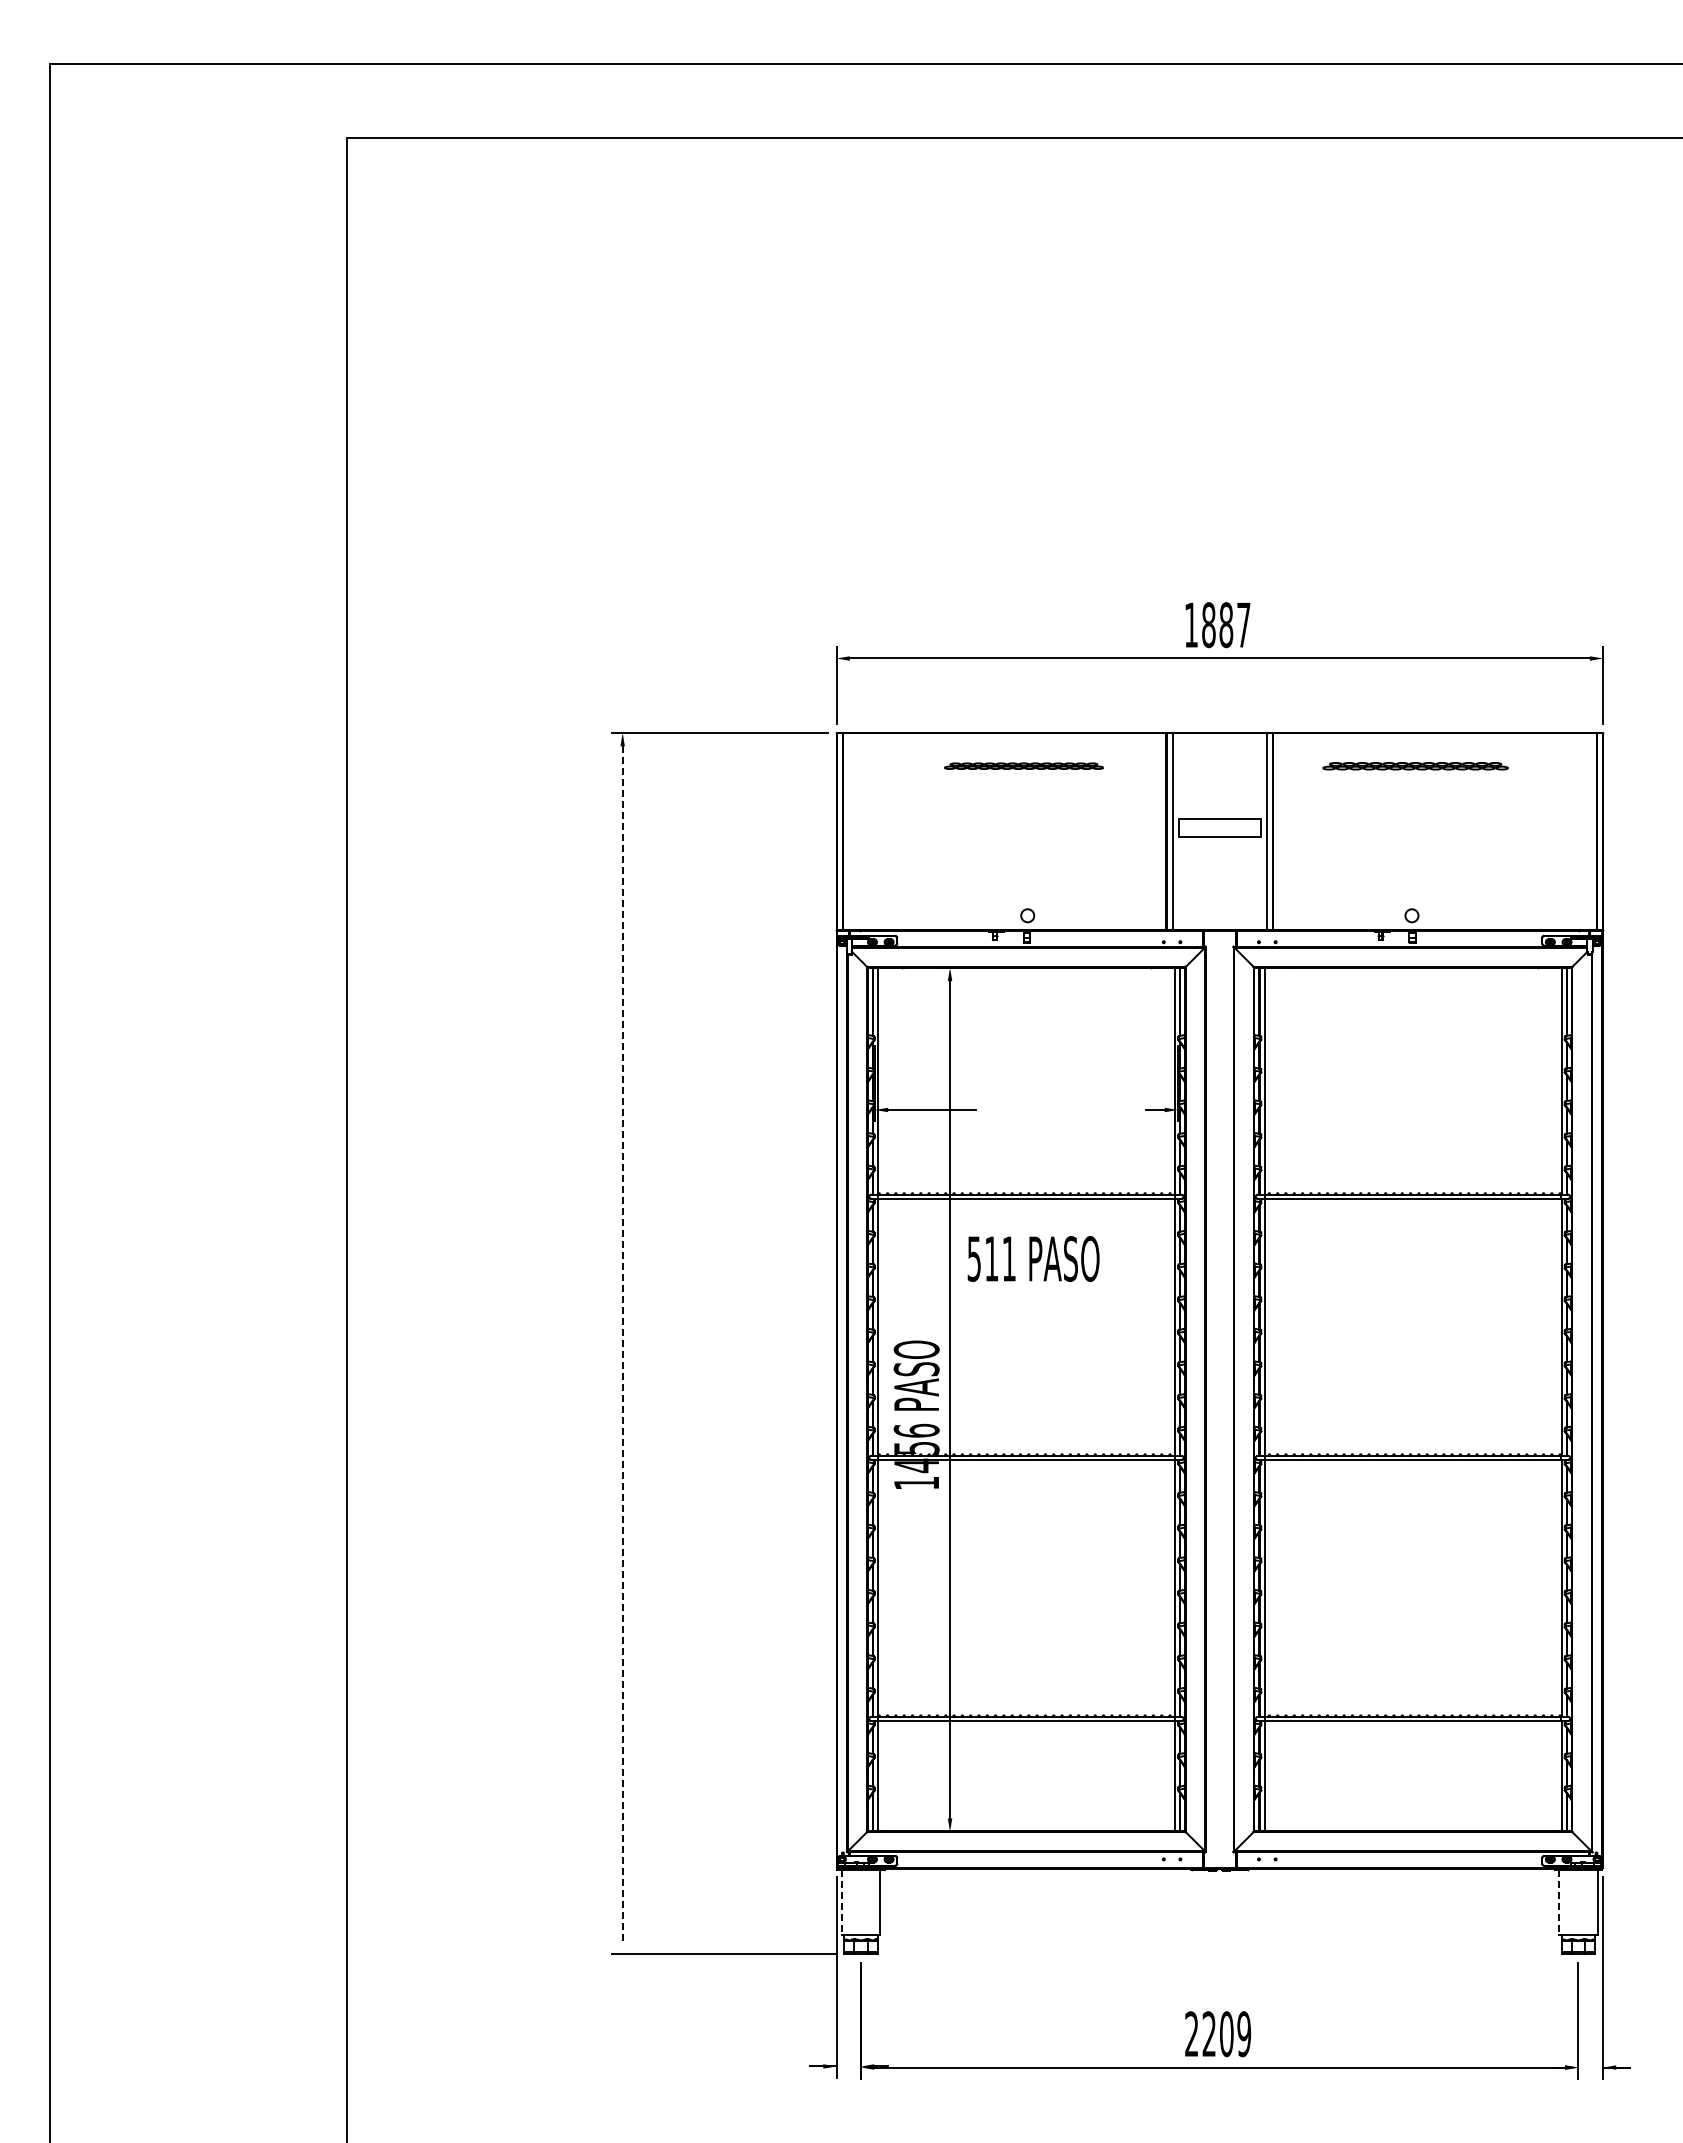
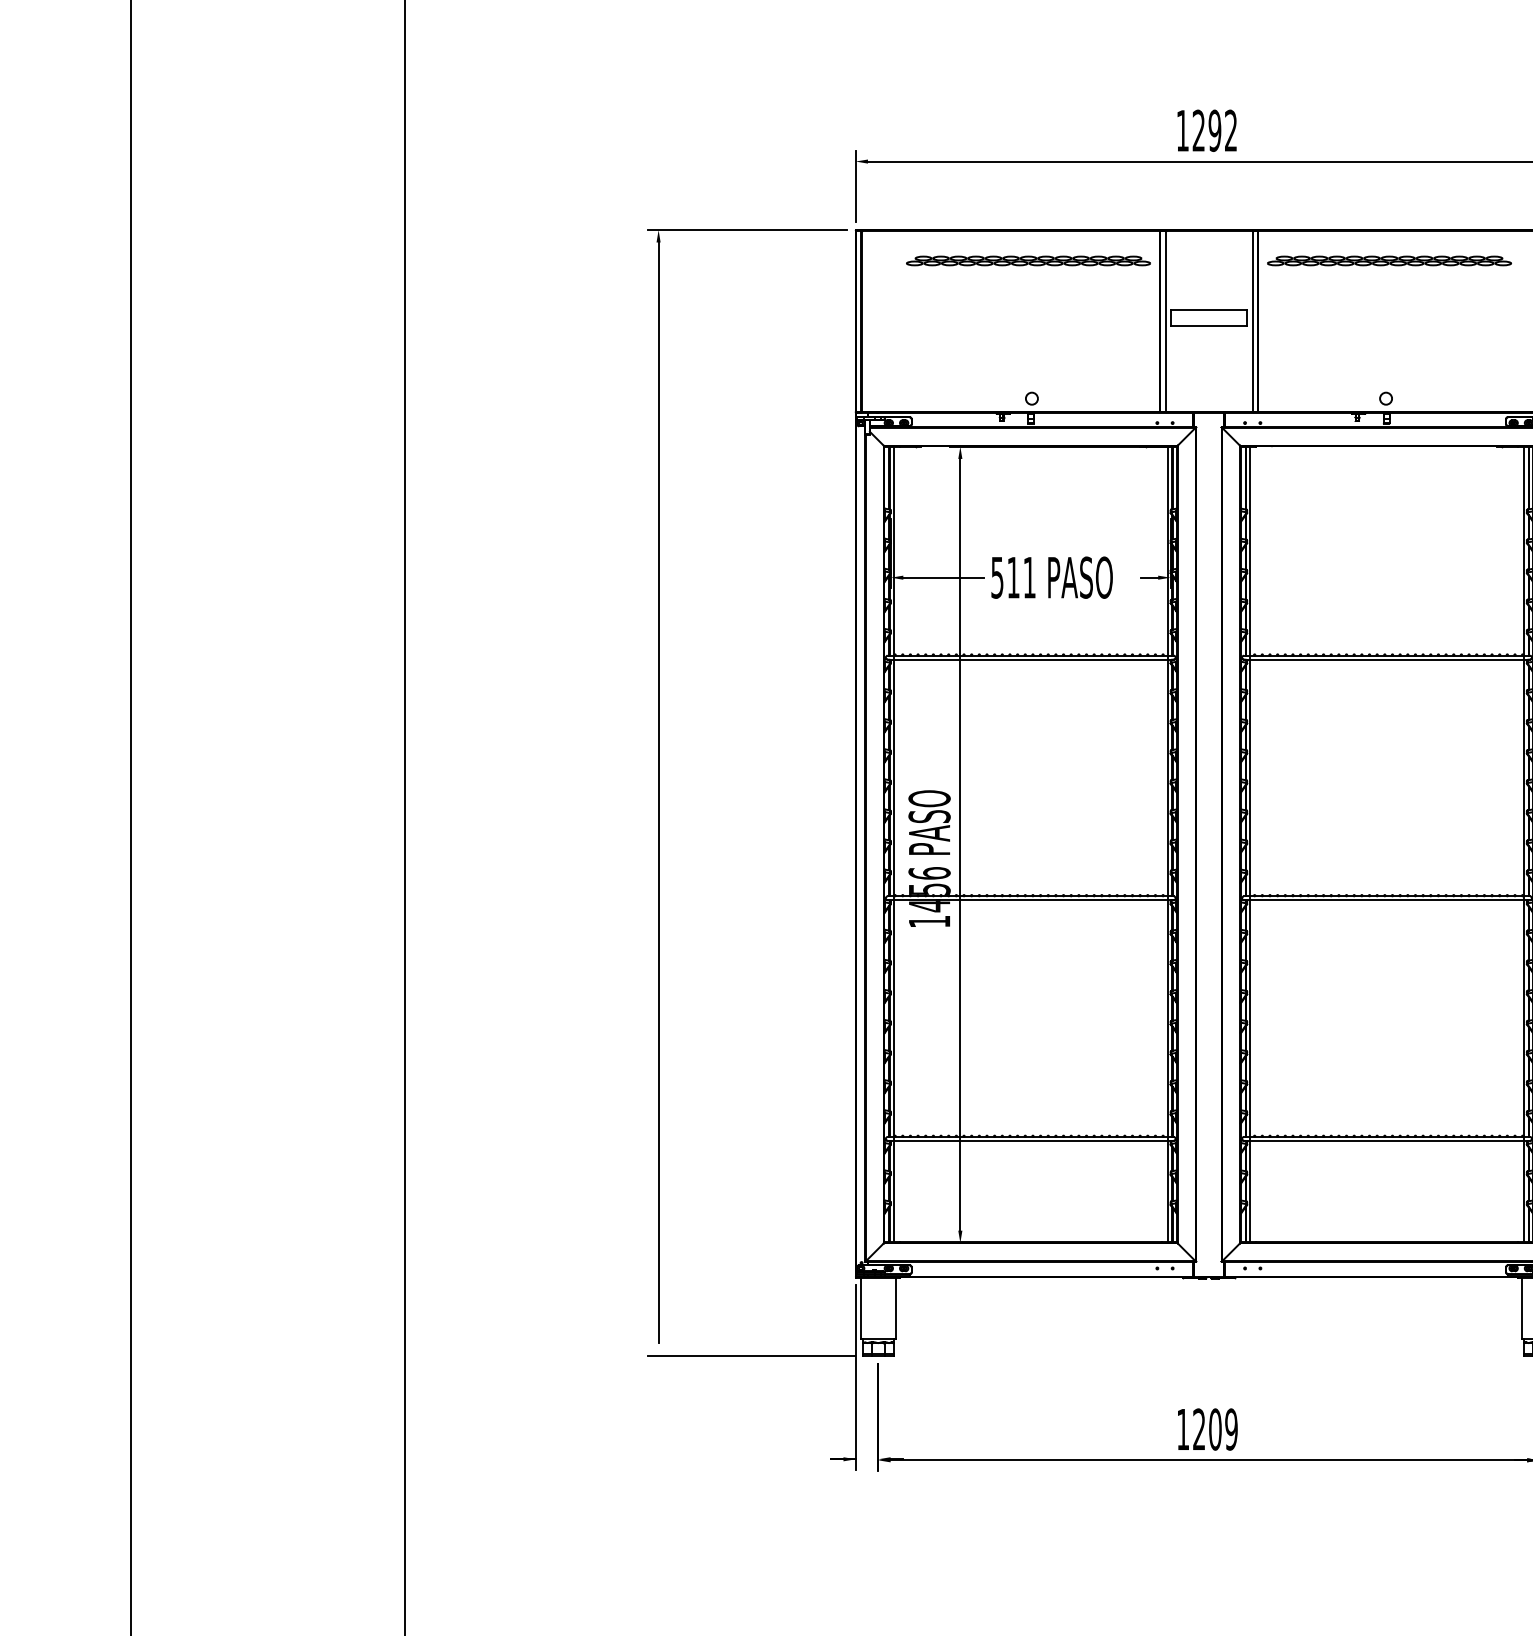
text: (1226, 625) -> (1215, 131), 1887 -> 1292
part: (1023, 765) -> (1028, 260), size x1.67
part: (1415, 765) -> (1389, 260), size x1.43
text: (1033, 1258) -> (1051, 577), moved
line: (622, 1343) -> (658, 792), dashed -> solid
line: (841, 1902) -> (860, 1308), dashed -> solid
line: (1559, 1902) -> (1522, 1308), dashed -> solid
text: (1191, 2033) -> (1182, 1428), 2209 -> 1209

